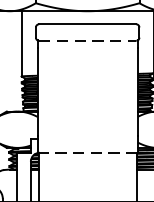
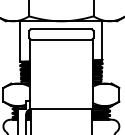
line: (87, 40) -> (61, 39), dashed -> solid
line: (87, 153) -> (61, 109), dashed -> solid

